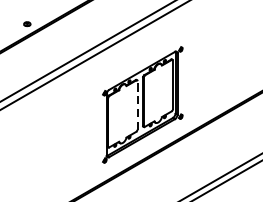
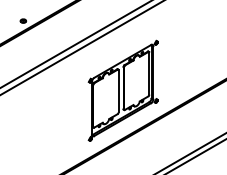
line: (137, 105) -> (118, 91), dashed -> solid

